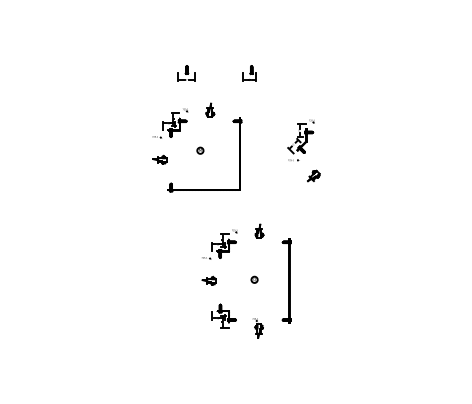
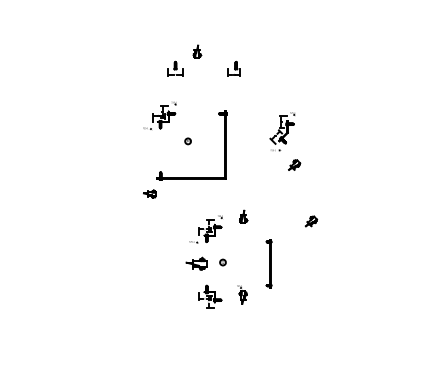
part: (210, 109) -> (197, 51), moved
part: (159, 159) -> (149, 193), moved
part: (331, 235) -> (311, 220), added
part: (254, 279) -> (222, 262), moved
part: (208, 280) -> (195, 263), size x1.6
part: (286, 280) -> (268, 263), size x0.6
part: (257, 328) -> (241, 295), moved

